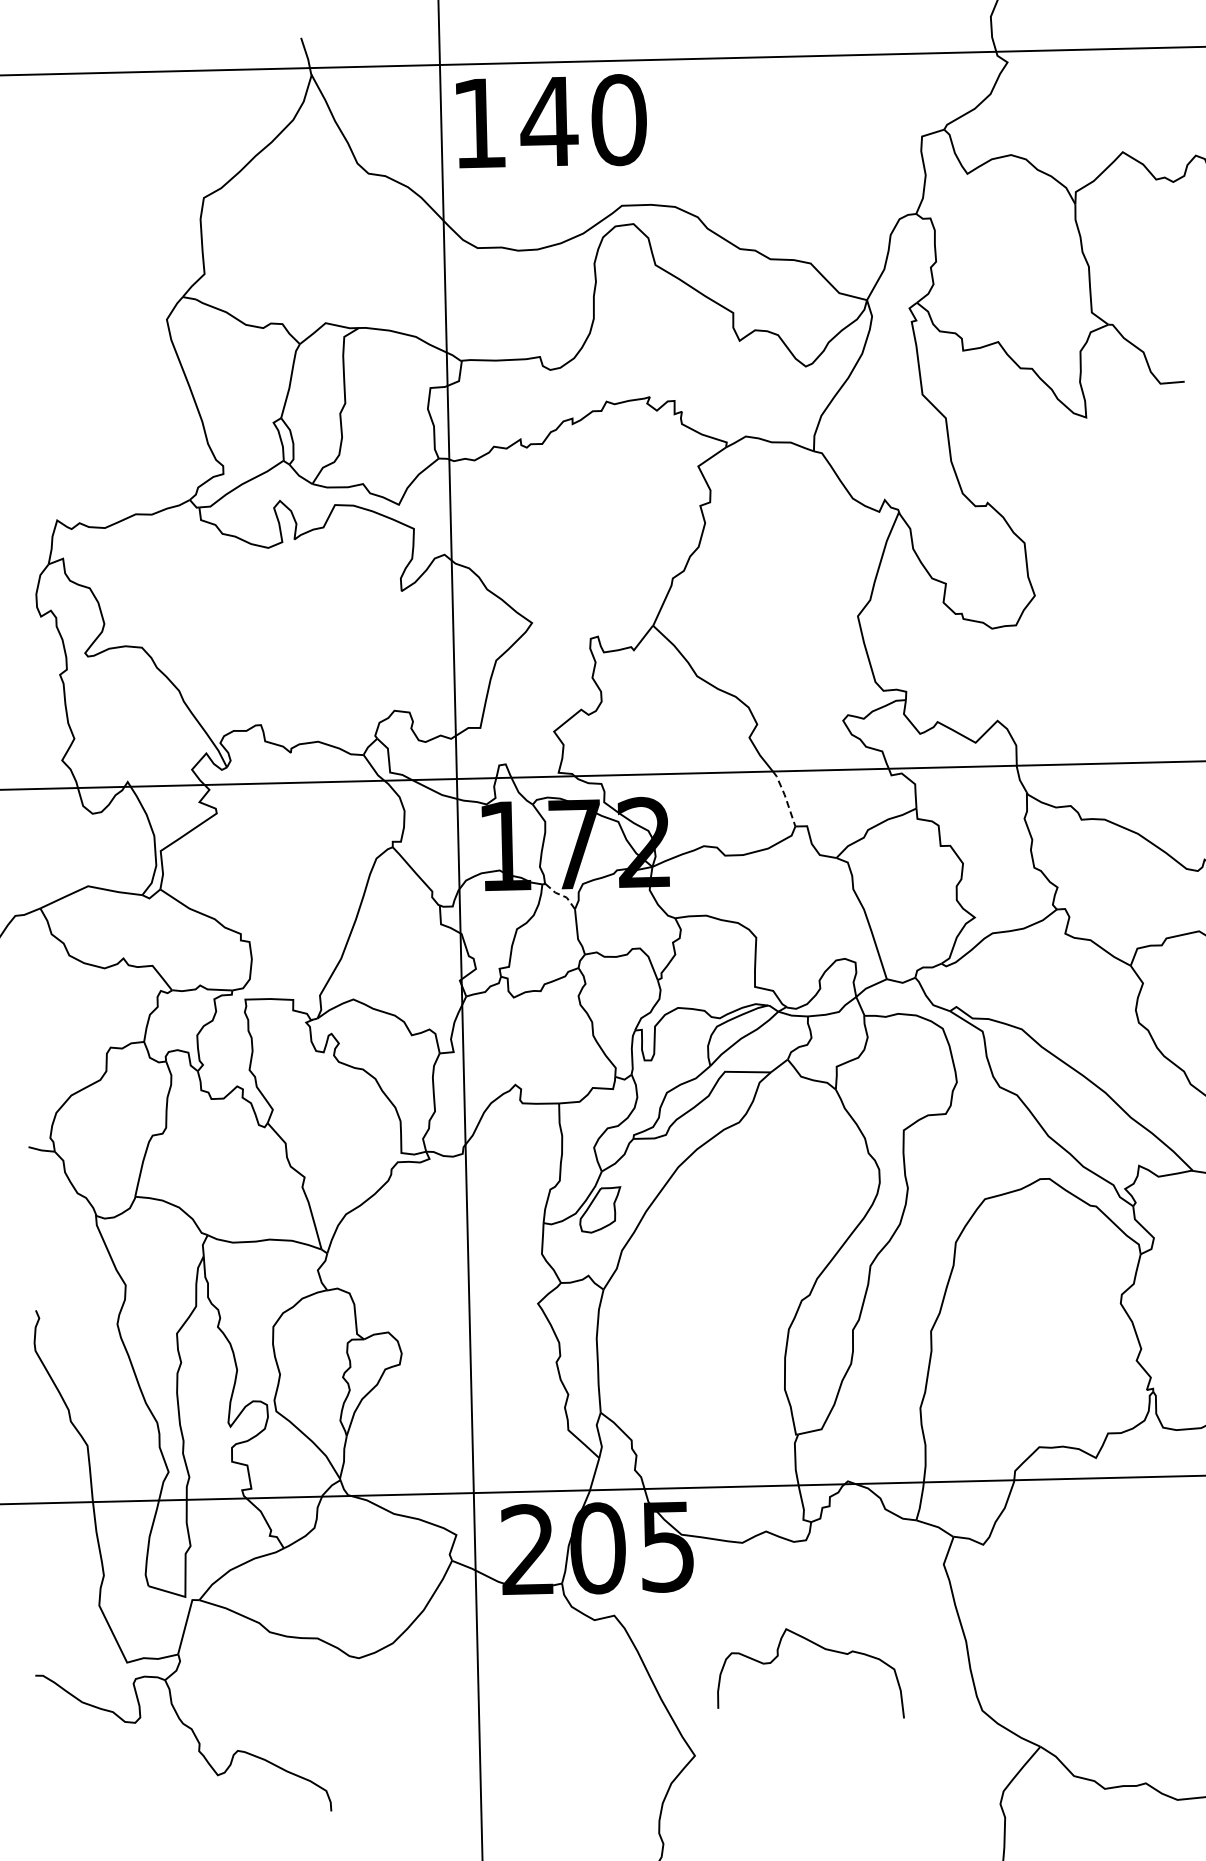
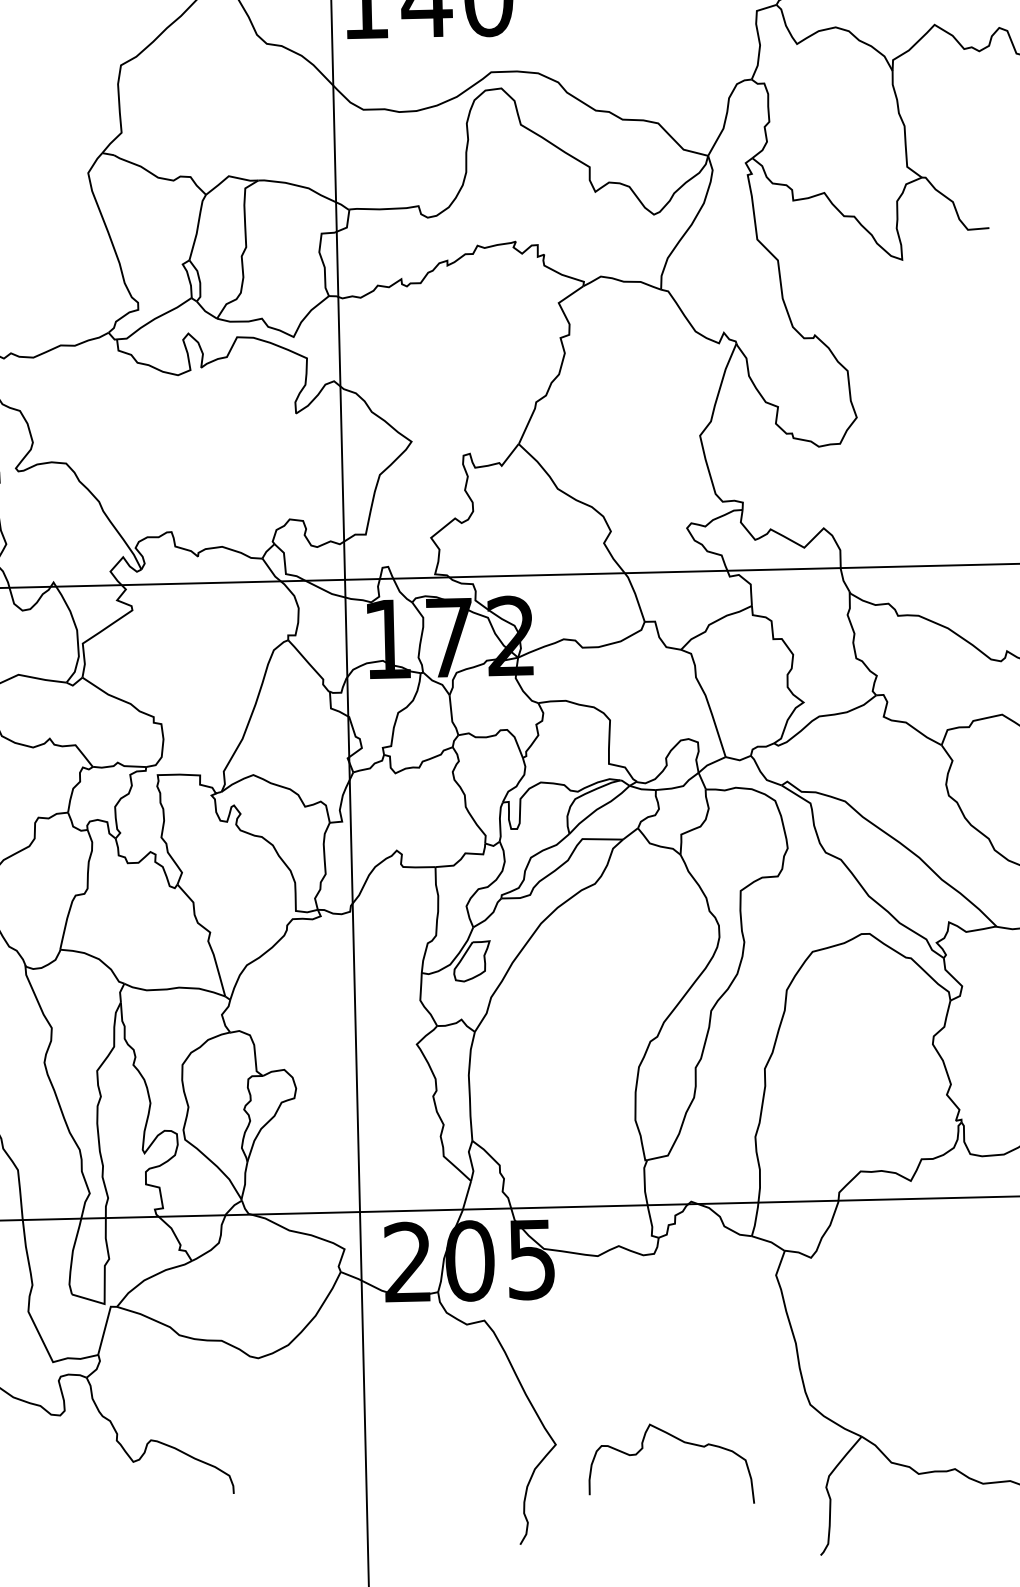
line: (785, 796) -> (635, 595), dashed -> solid
line: (561, 895) -> (437, 682), dashed -> solid
curve: (823, 1649) -> (682, 1442), moved

